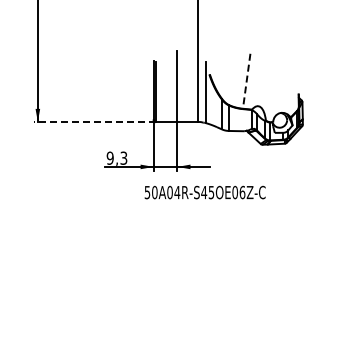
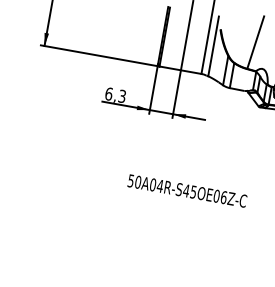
line: (246, 81) -> (255, 42), dashed -> solid
line: (94, 121) -> (99, 55), dashed -> solid
text: (109, 157) -> (108, 93), 9,3 -> 6,3
text: (204, 192) -> (186, 190), moved

